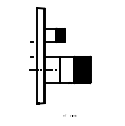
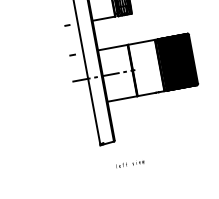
part: (69, 115) -> (130, 163), moved

